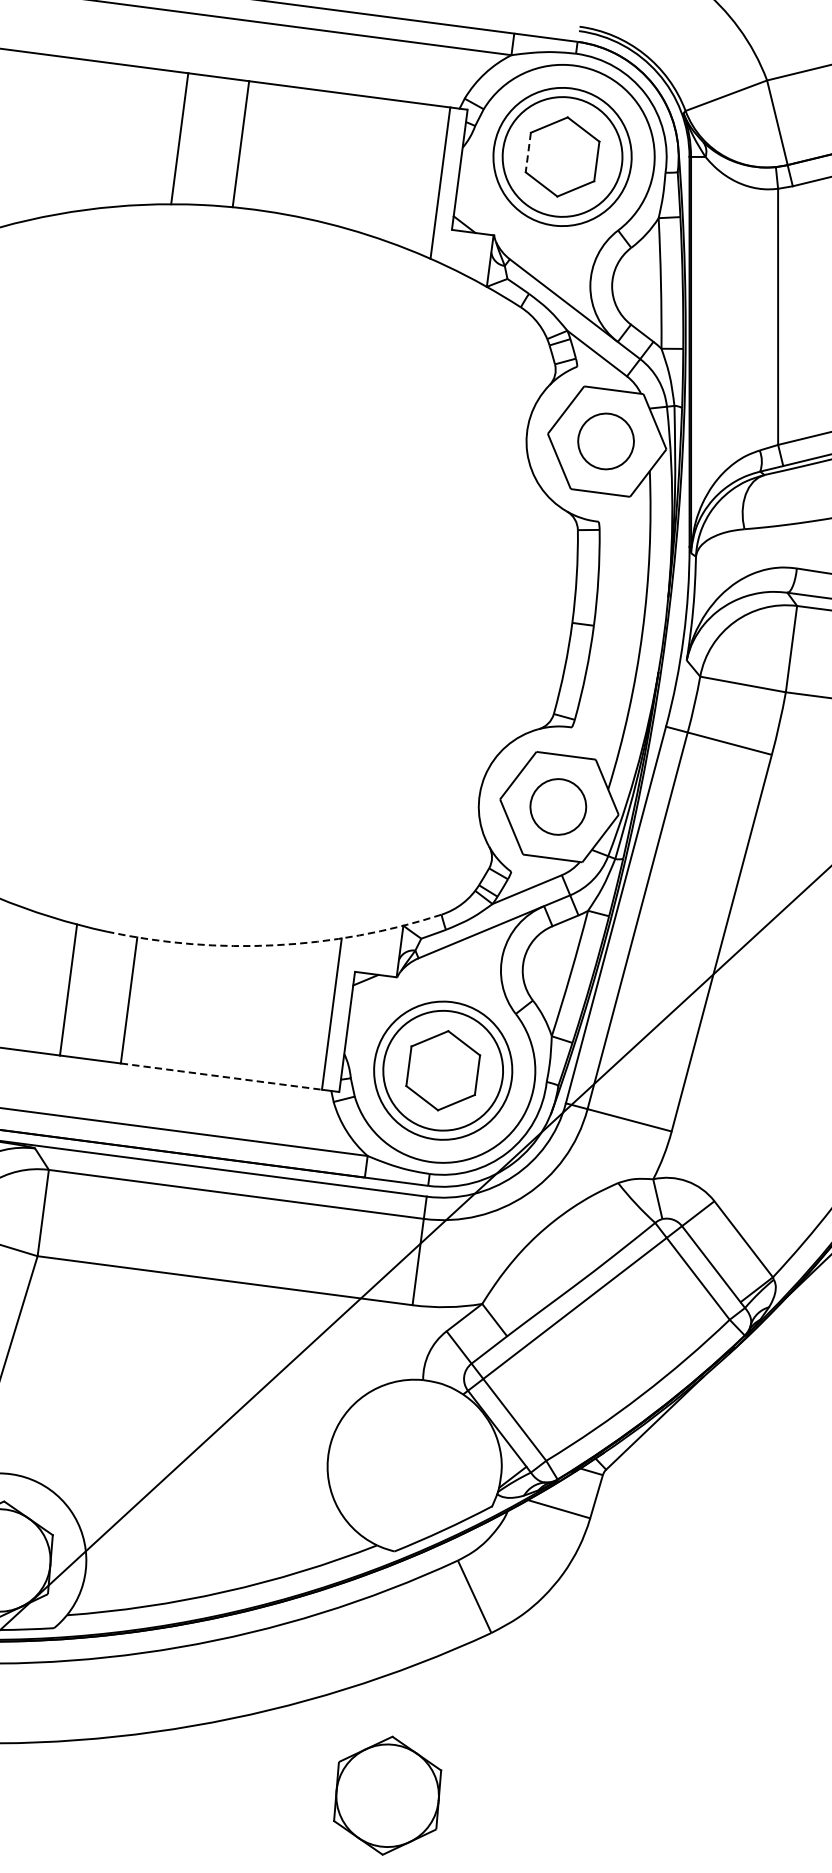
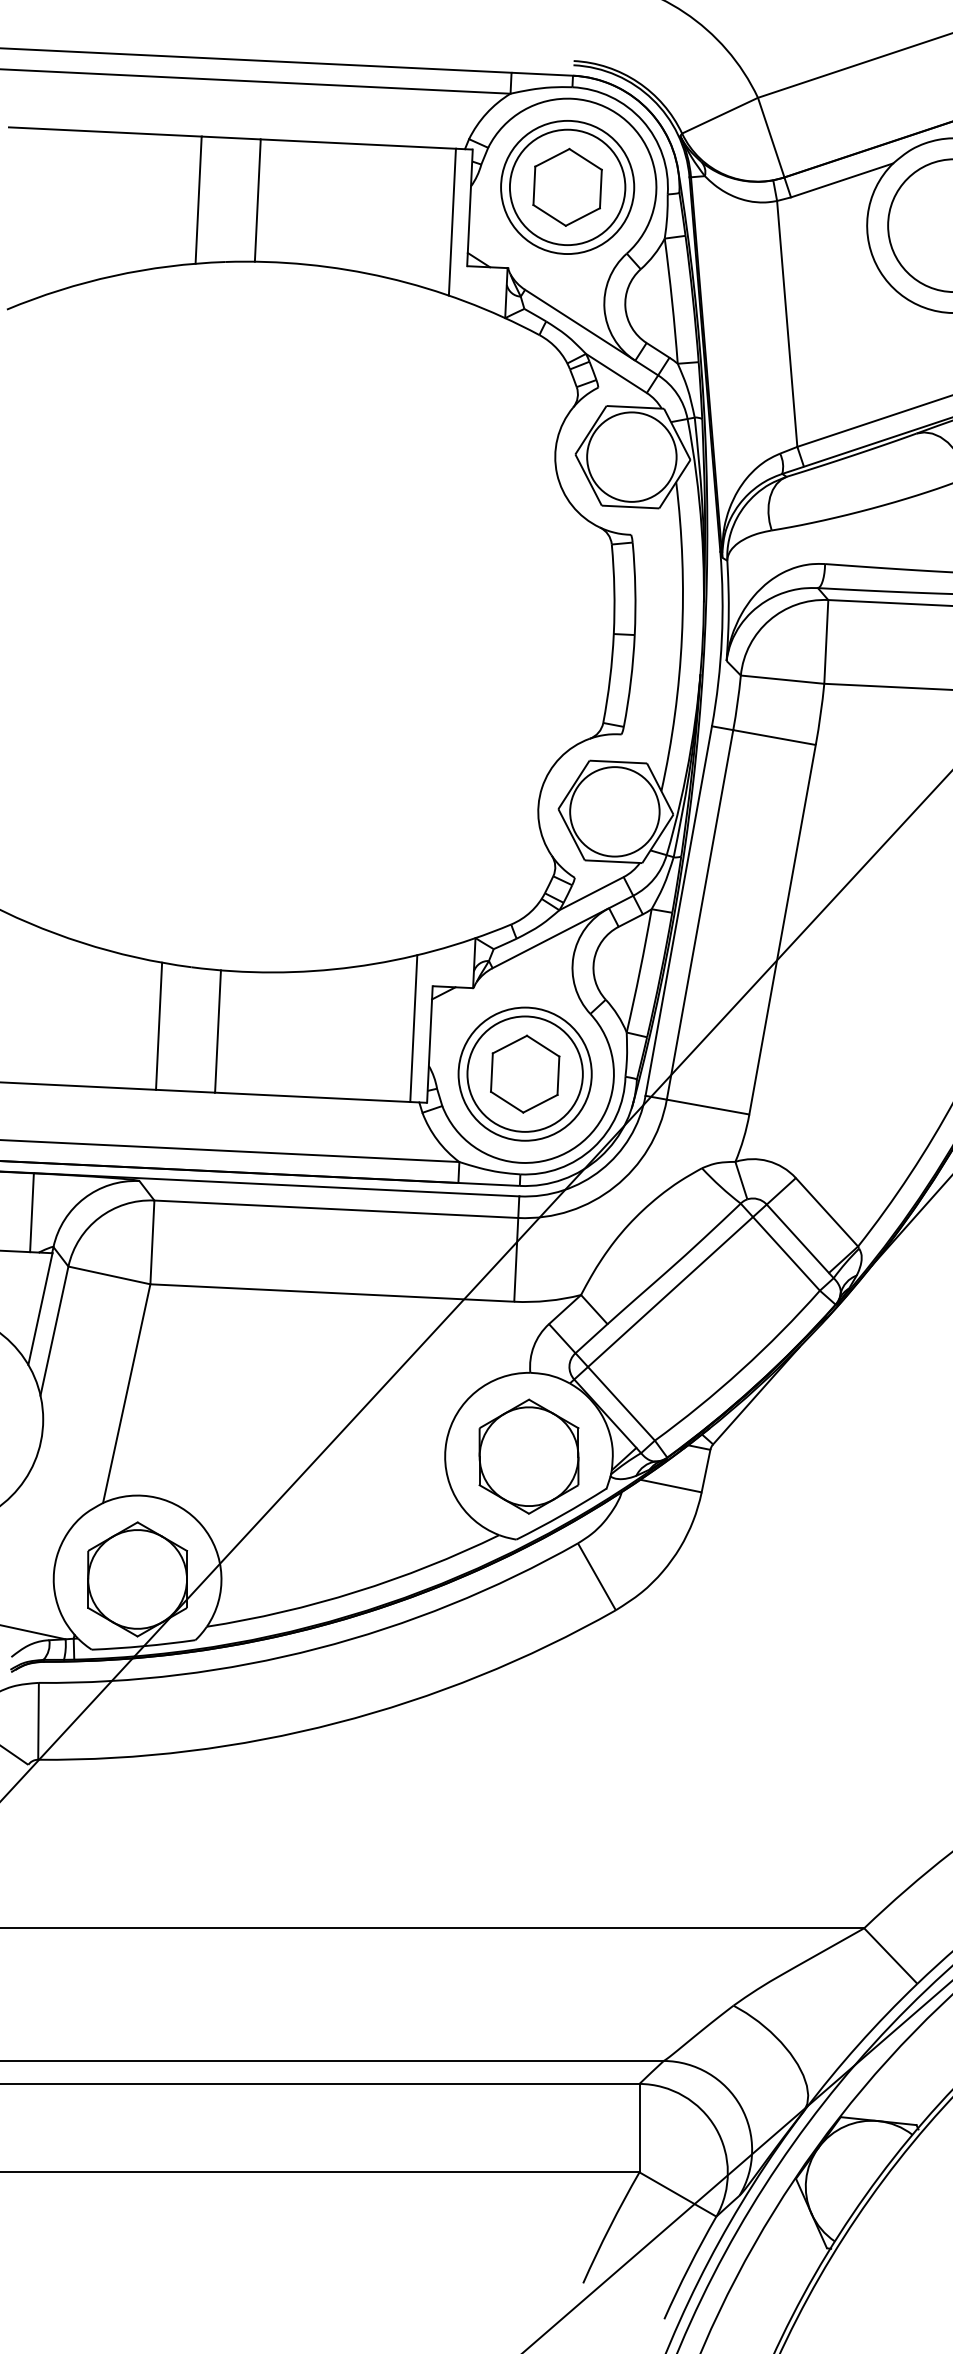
line: (528, 153) -> (534, 186), dashed -> solid
circle: (605, 440) -> (631, 456), size x1.67
circle: (557, 806) -> (614, 811), size x1.67
arc: (275, 944) -> (354, 966), dashed -> solid
line: (221, 1076) -> (312, 1097), dashed -> solid
part: (387, 1795) -> (528, 1456), moved

